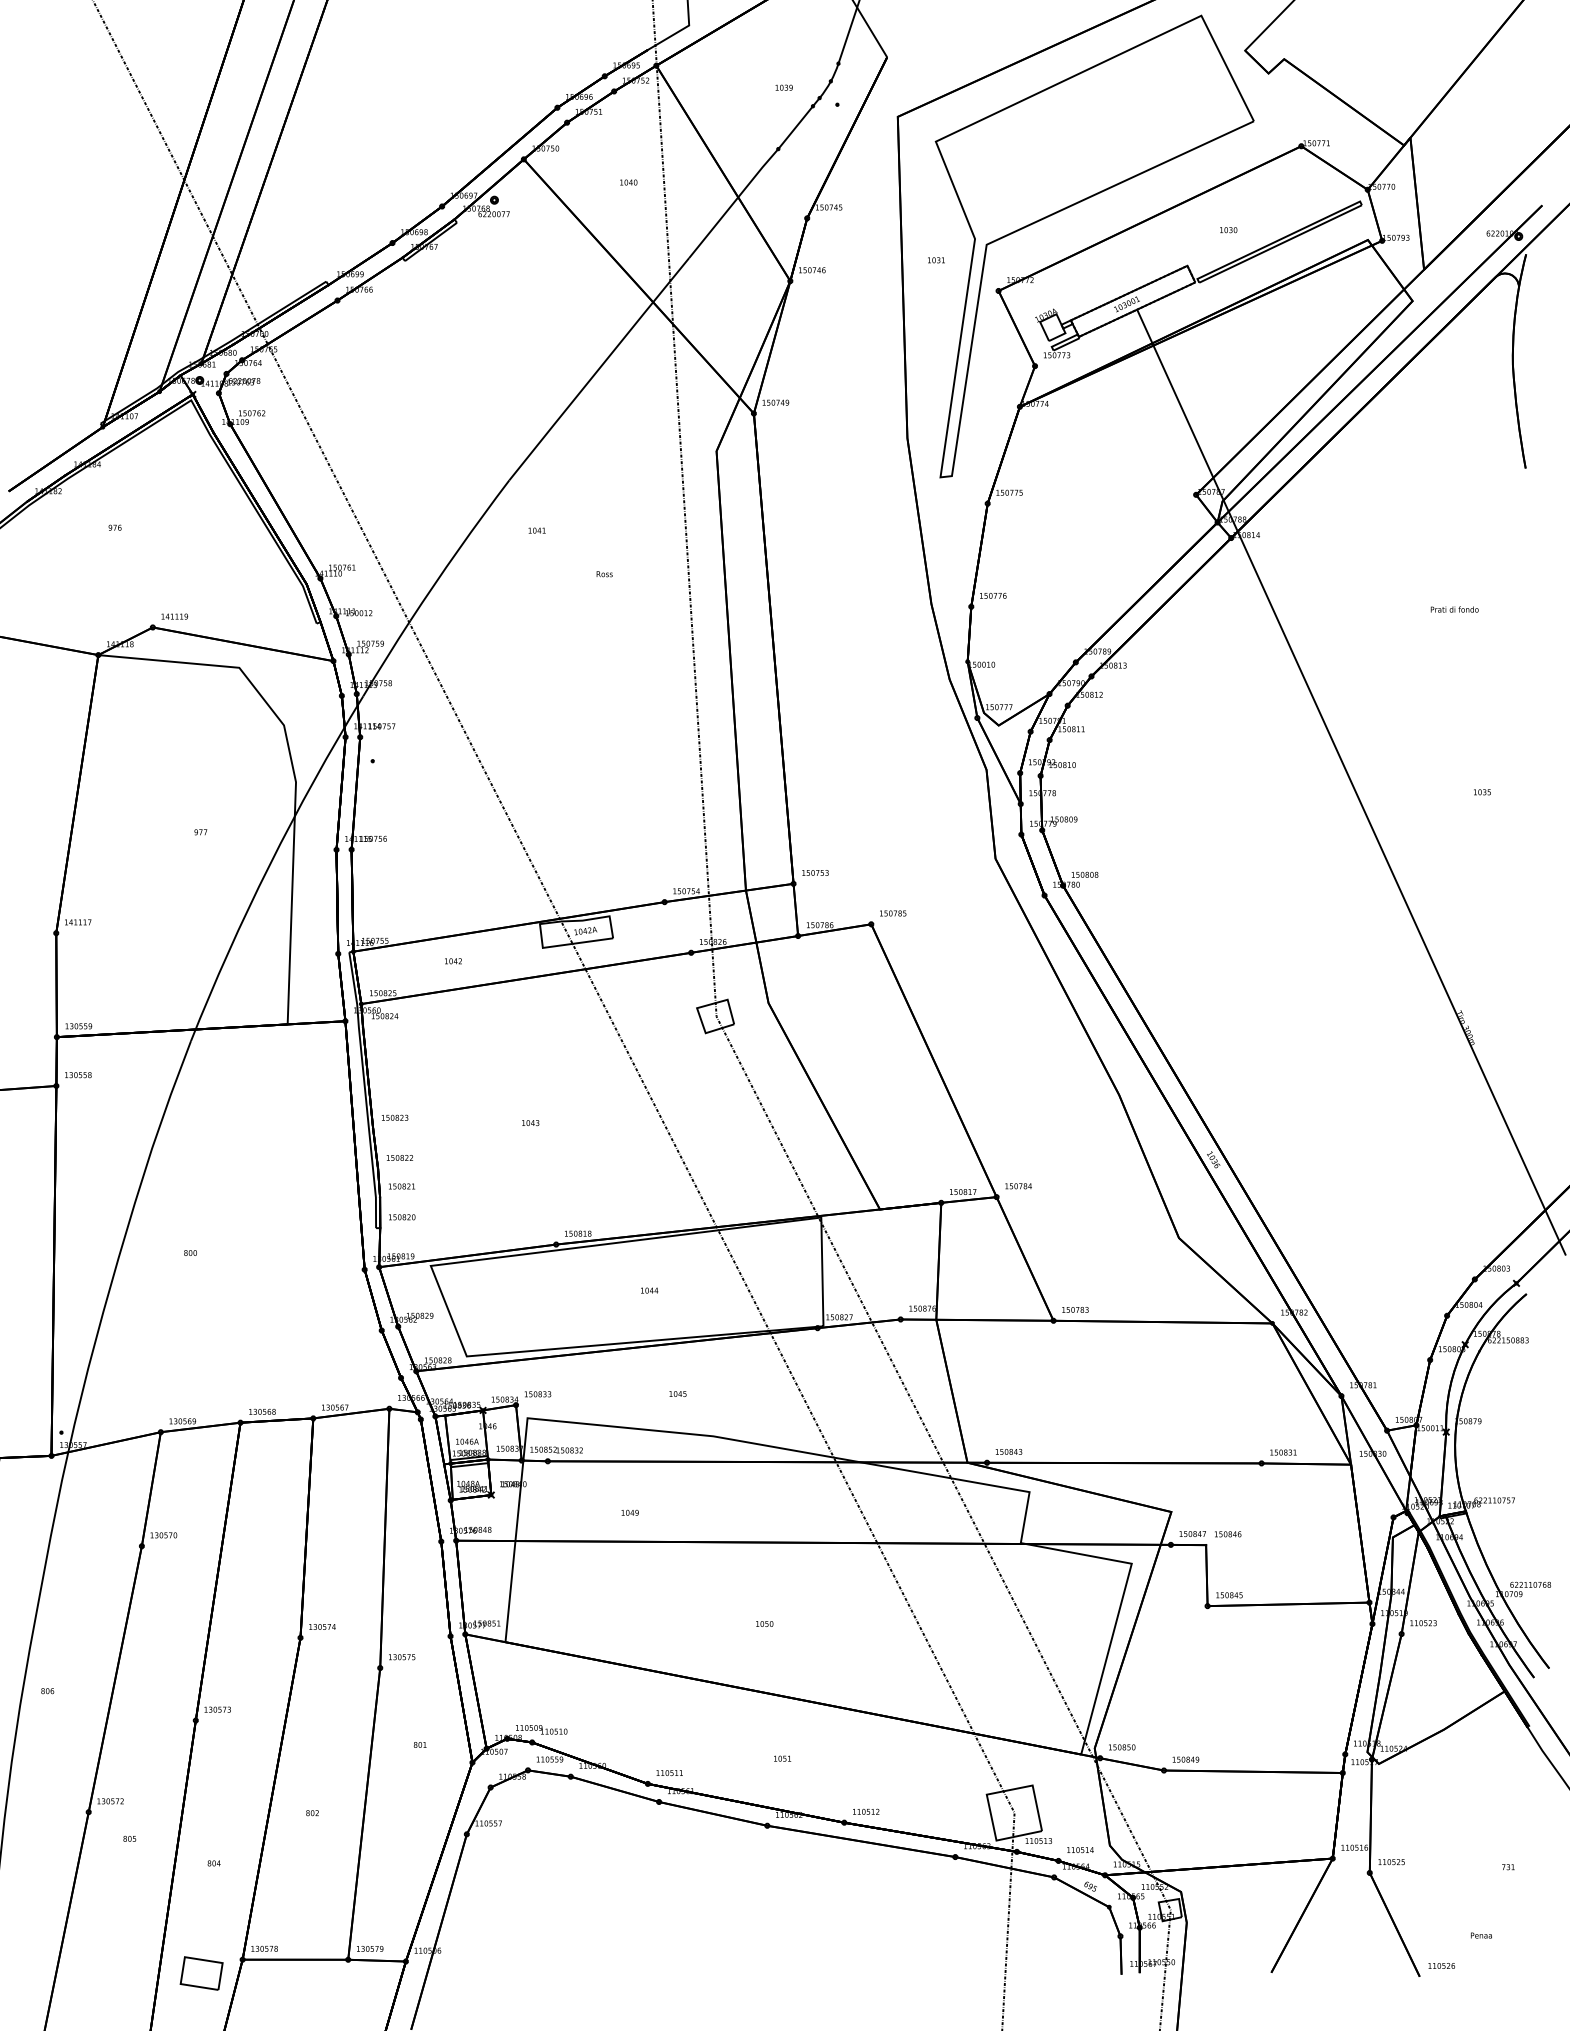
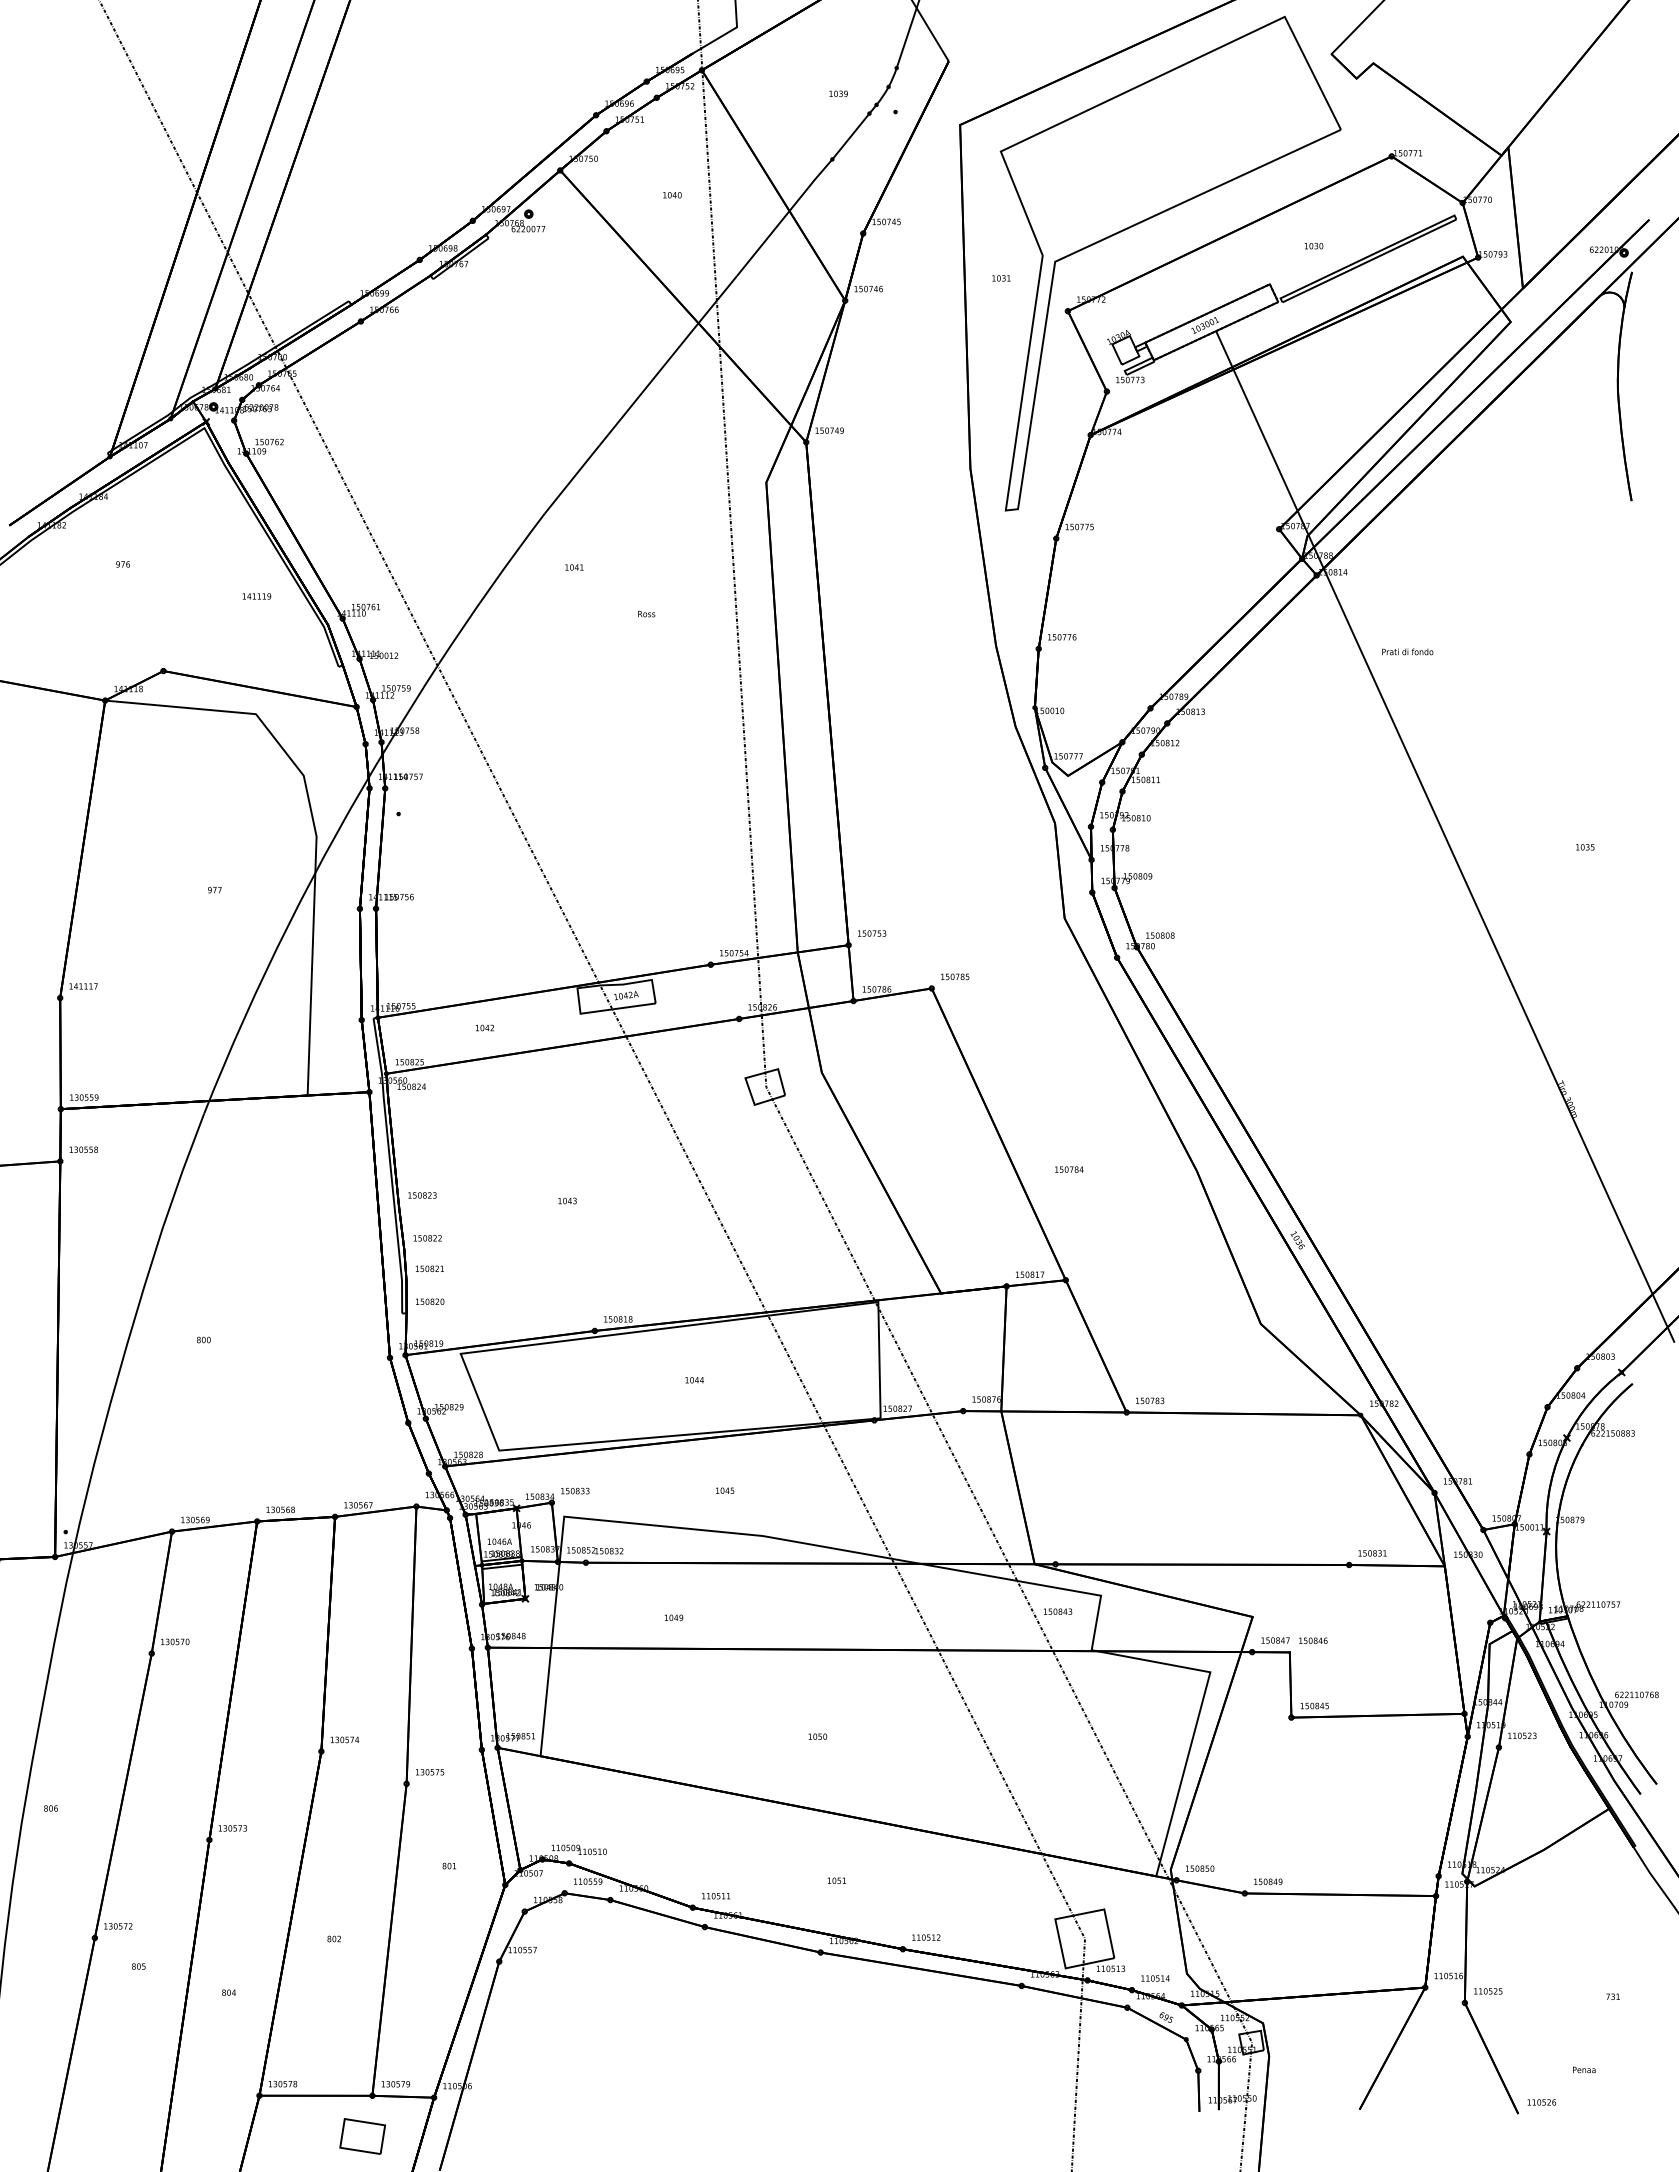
text: (1454, 609) -> (1407, 651), moved
text: (175, 616) -> (257, 596), moved
text: (1018, 1186) -> (1069, 1169), moved
text: (1009, 1451) -> (1058, 1611), moved
part: (201, 1973) -> (362, 2136), moved

